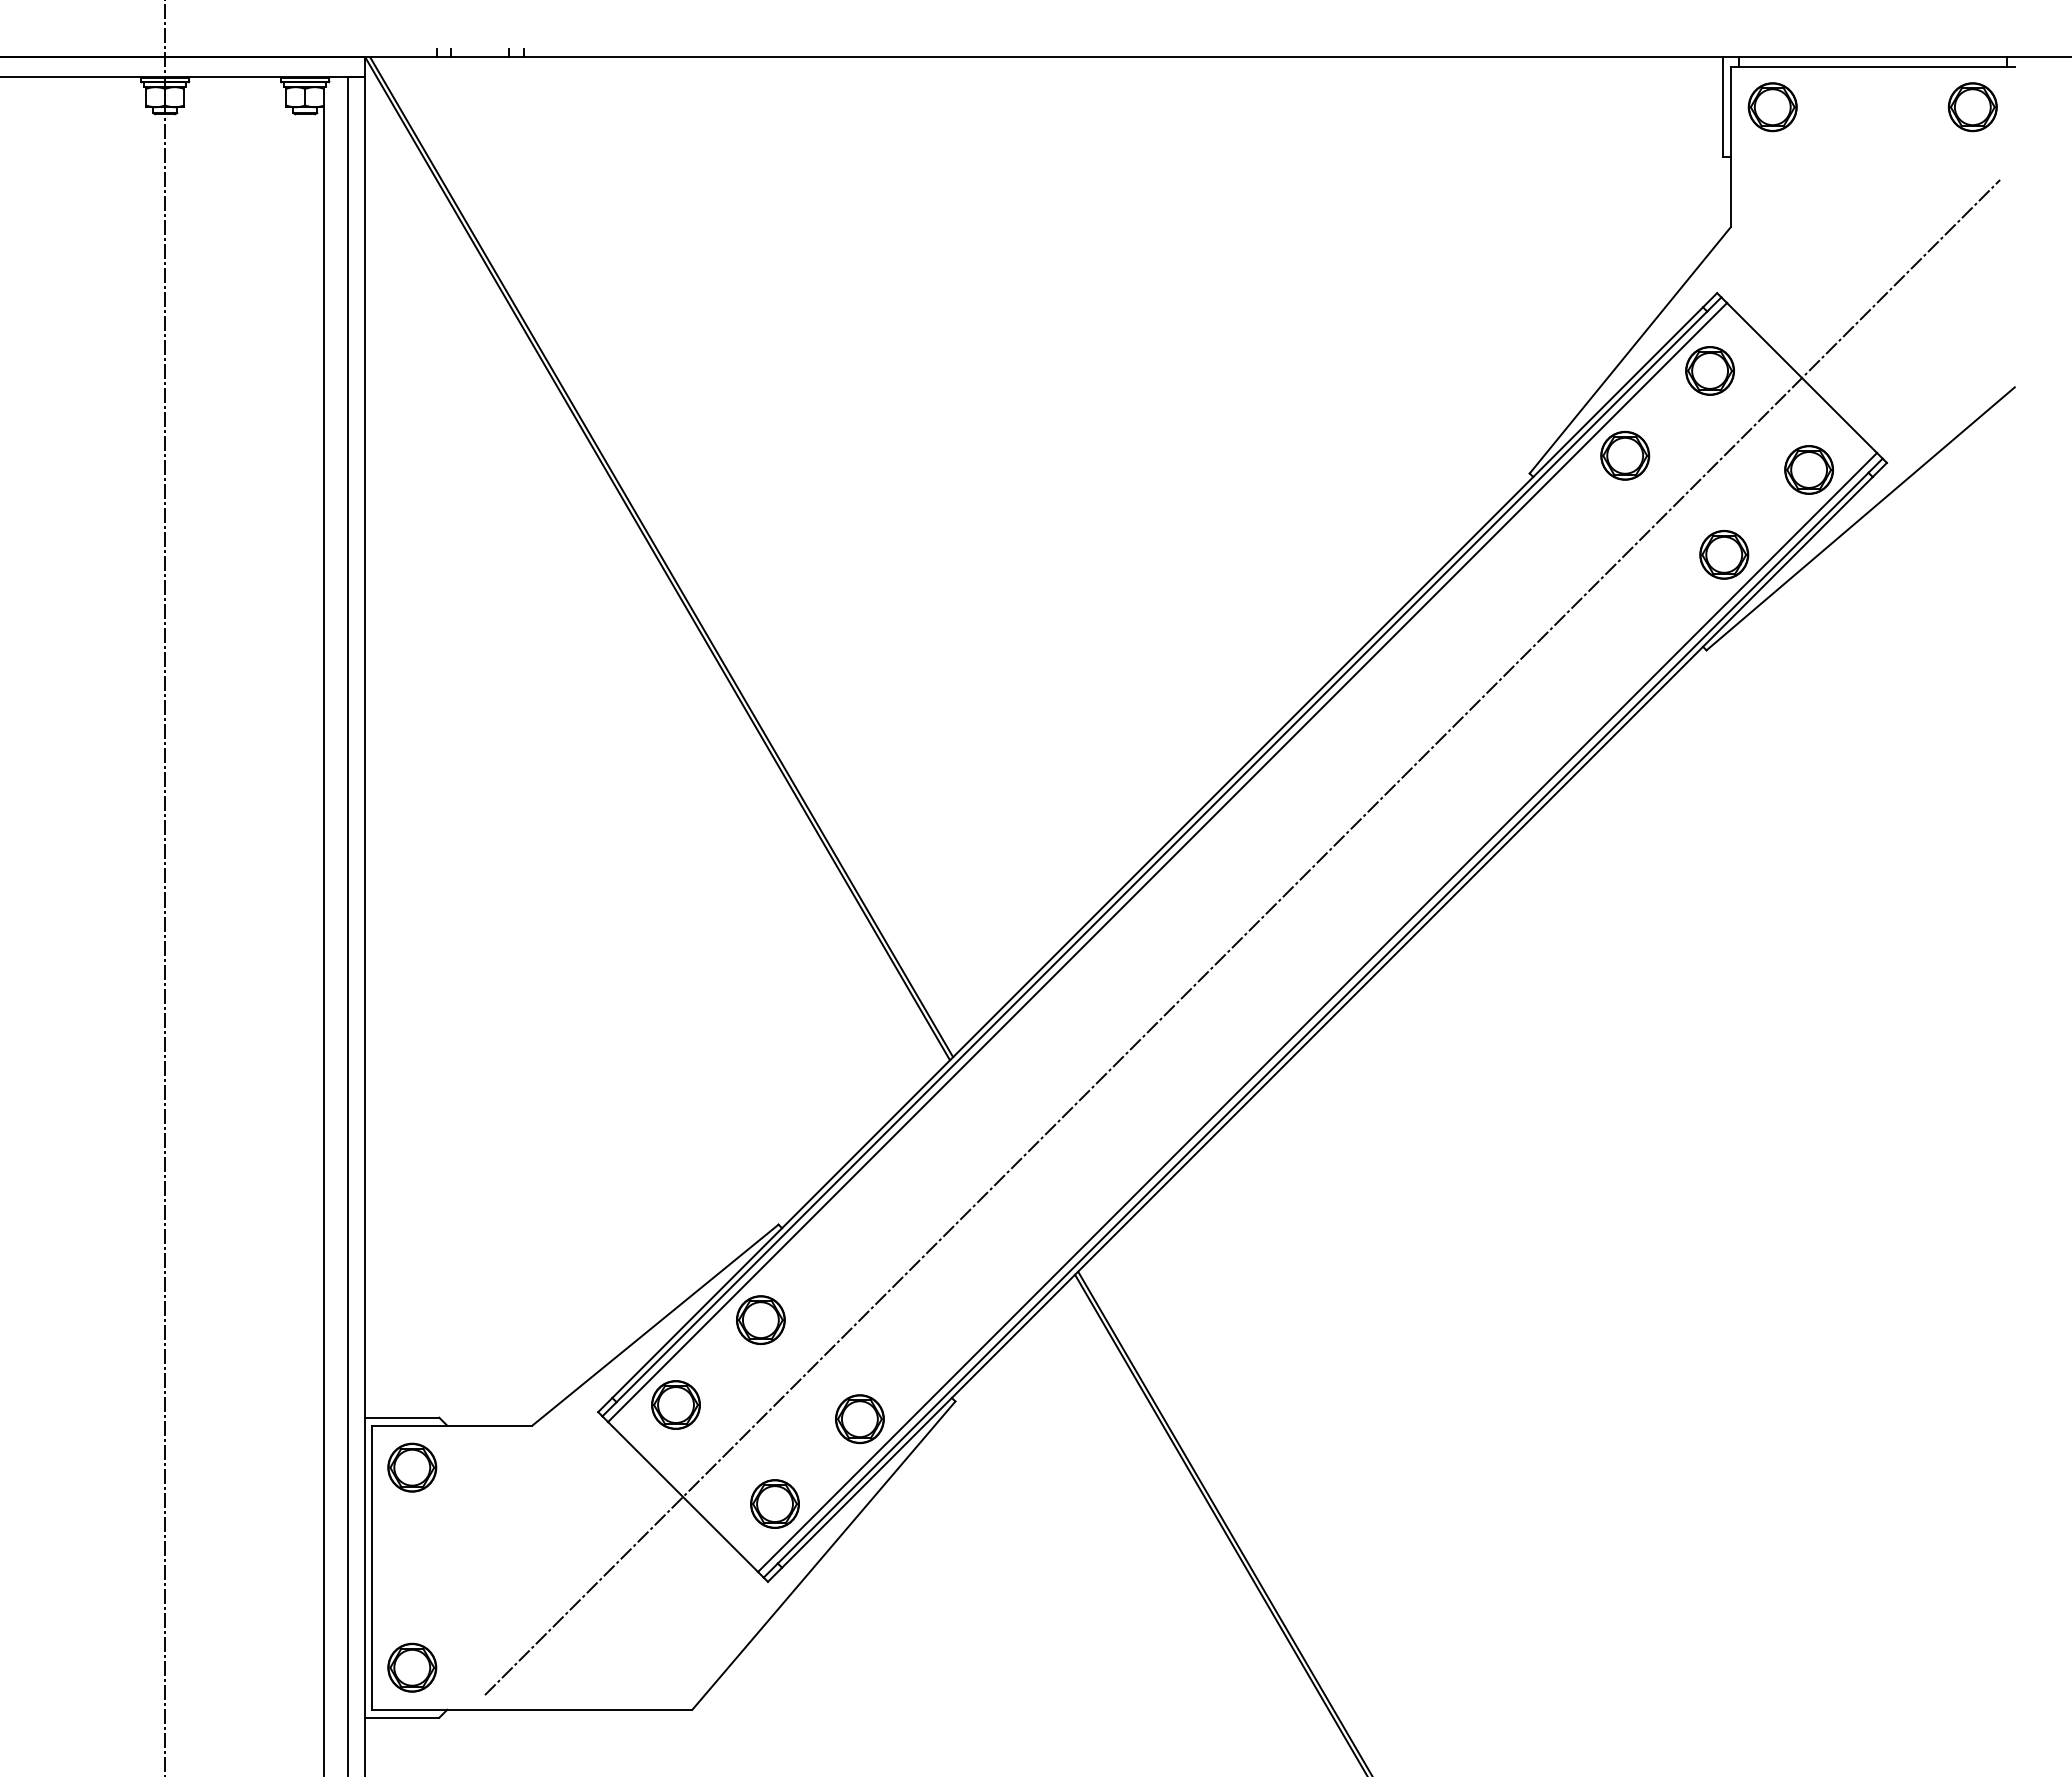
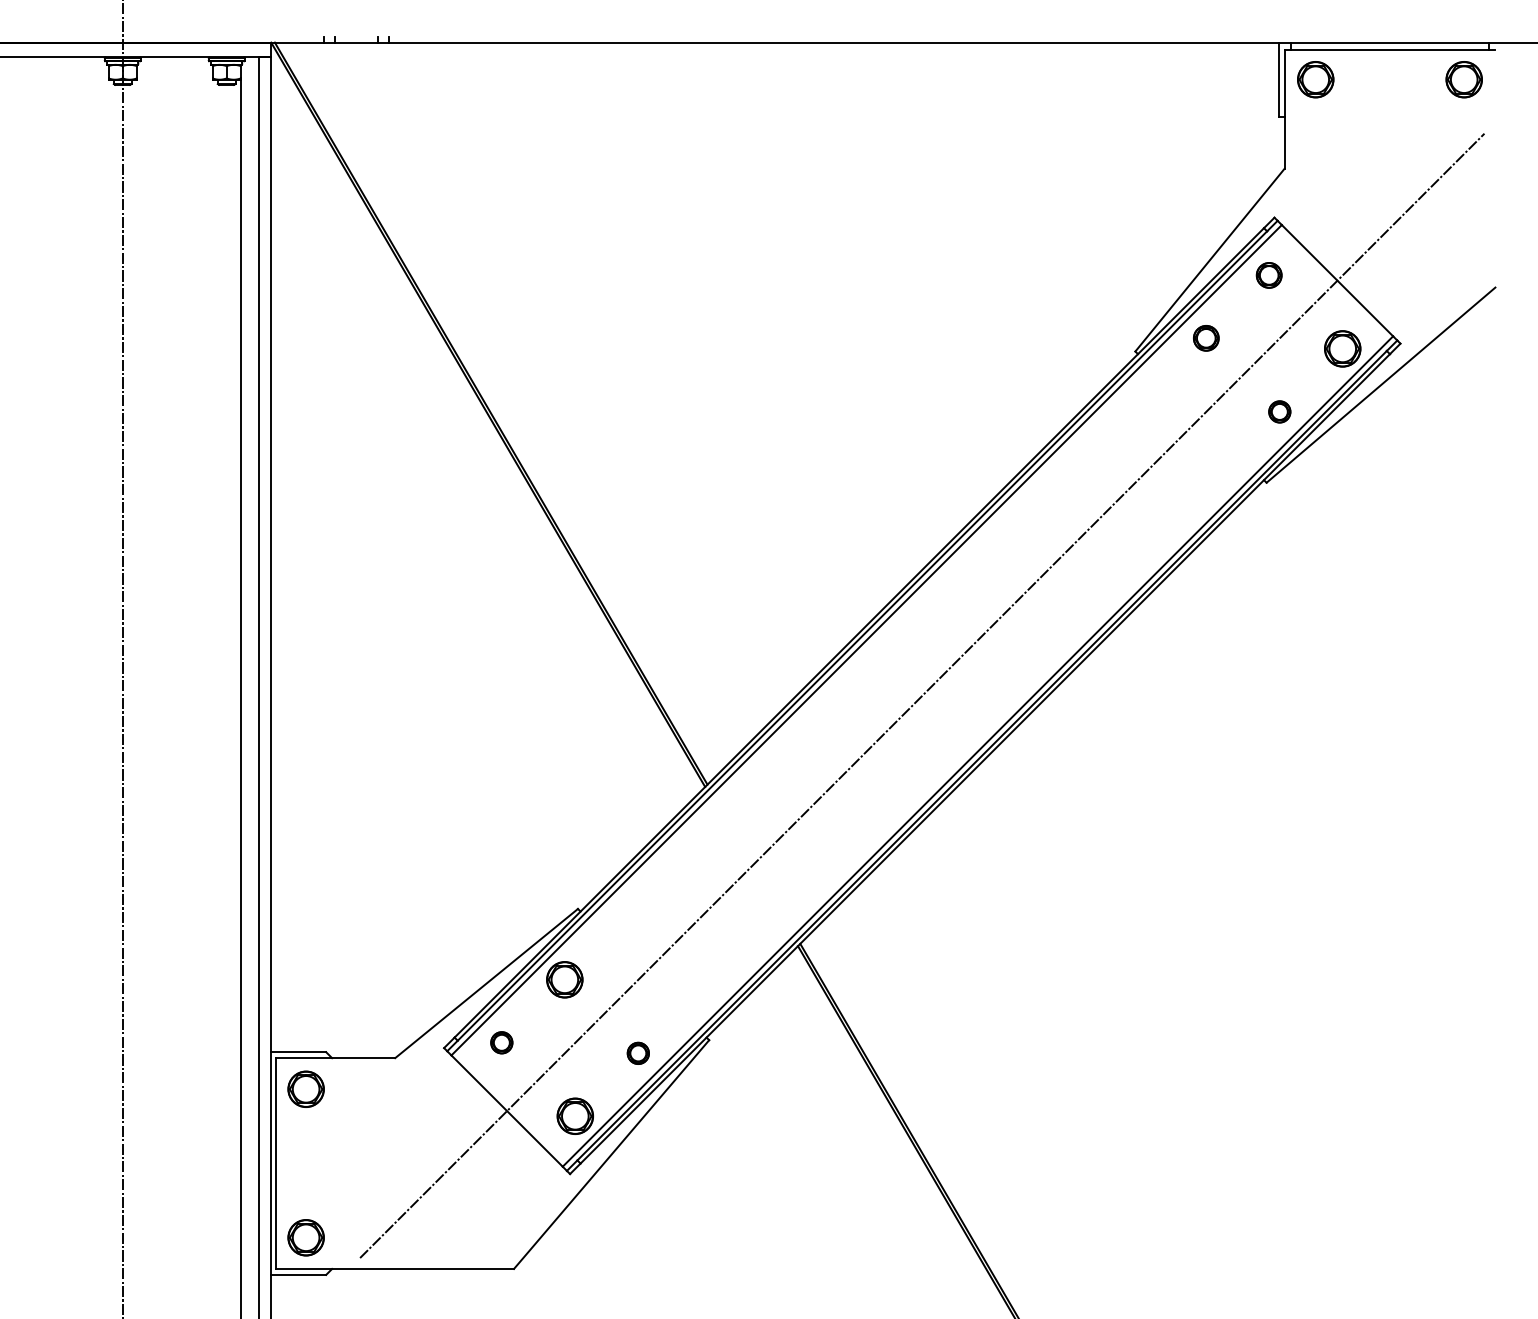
part: (1709, 370) -> (1268, 275), size x0.7
part: (1625, 455) -> (1206, 338), size x0.7
part: (1724, 554) -> (1279, 411), size x0.6
part: (675, 1404) -> (501, 1042), size x0.6
part: (859, 1419) -> (638, 1053), size x0.6

